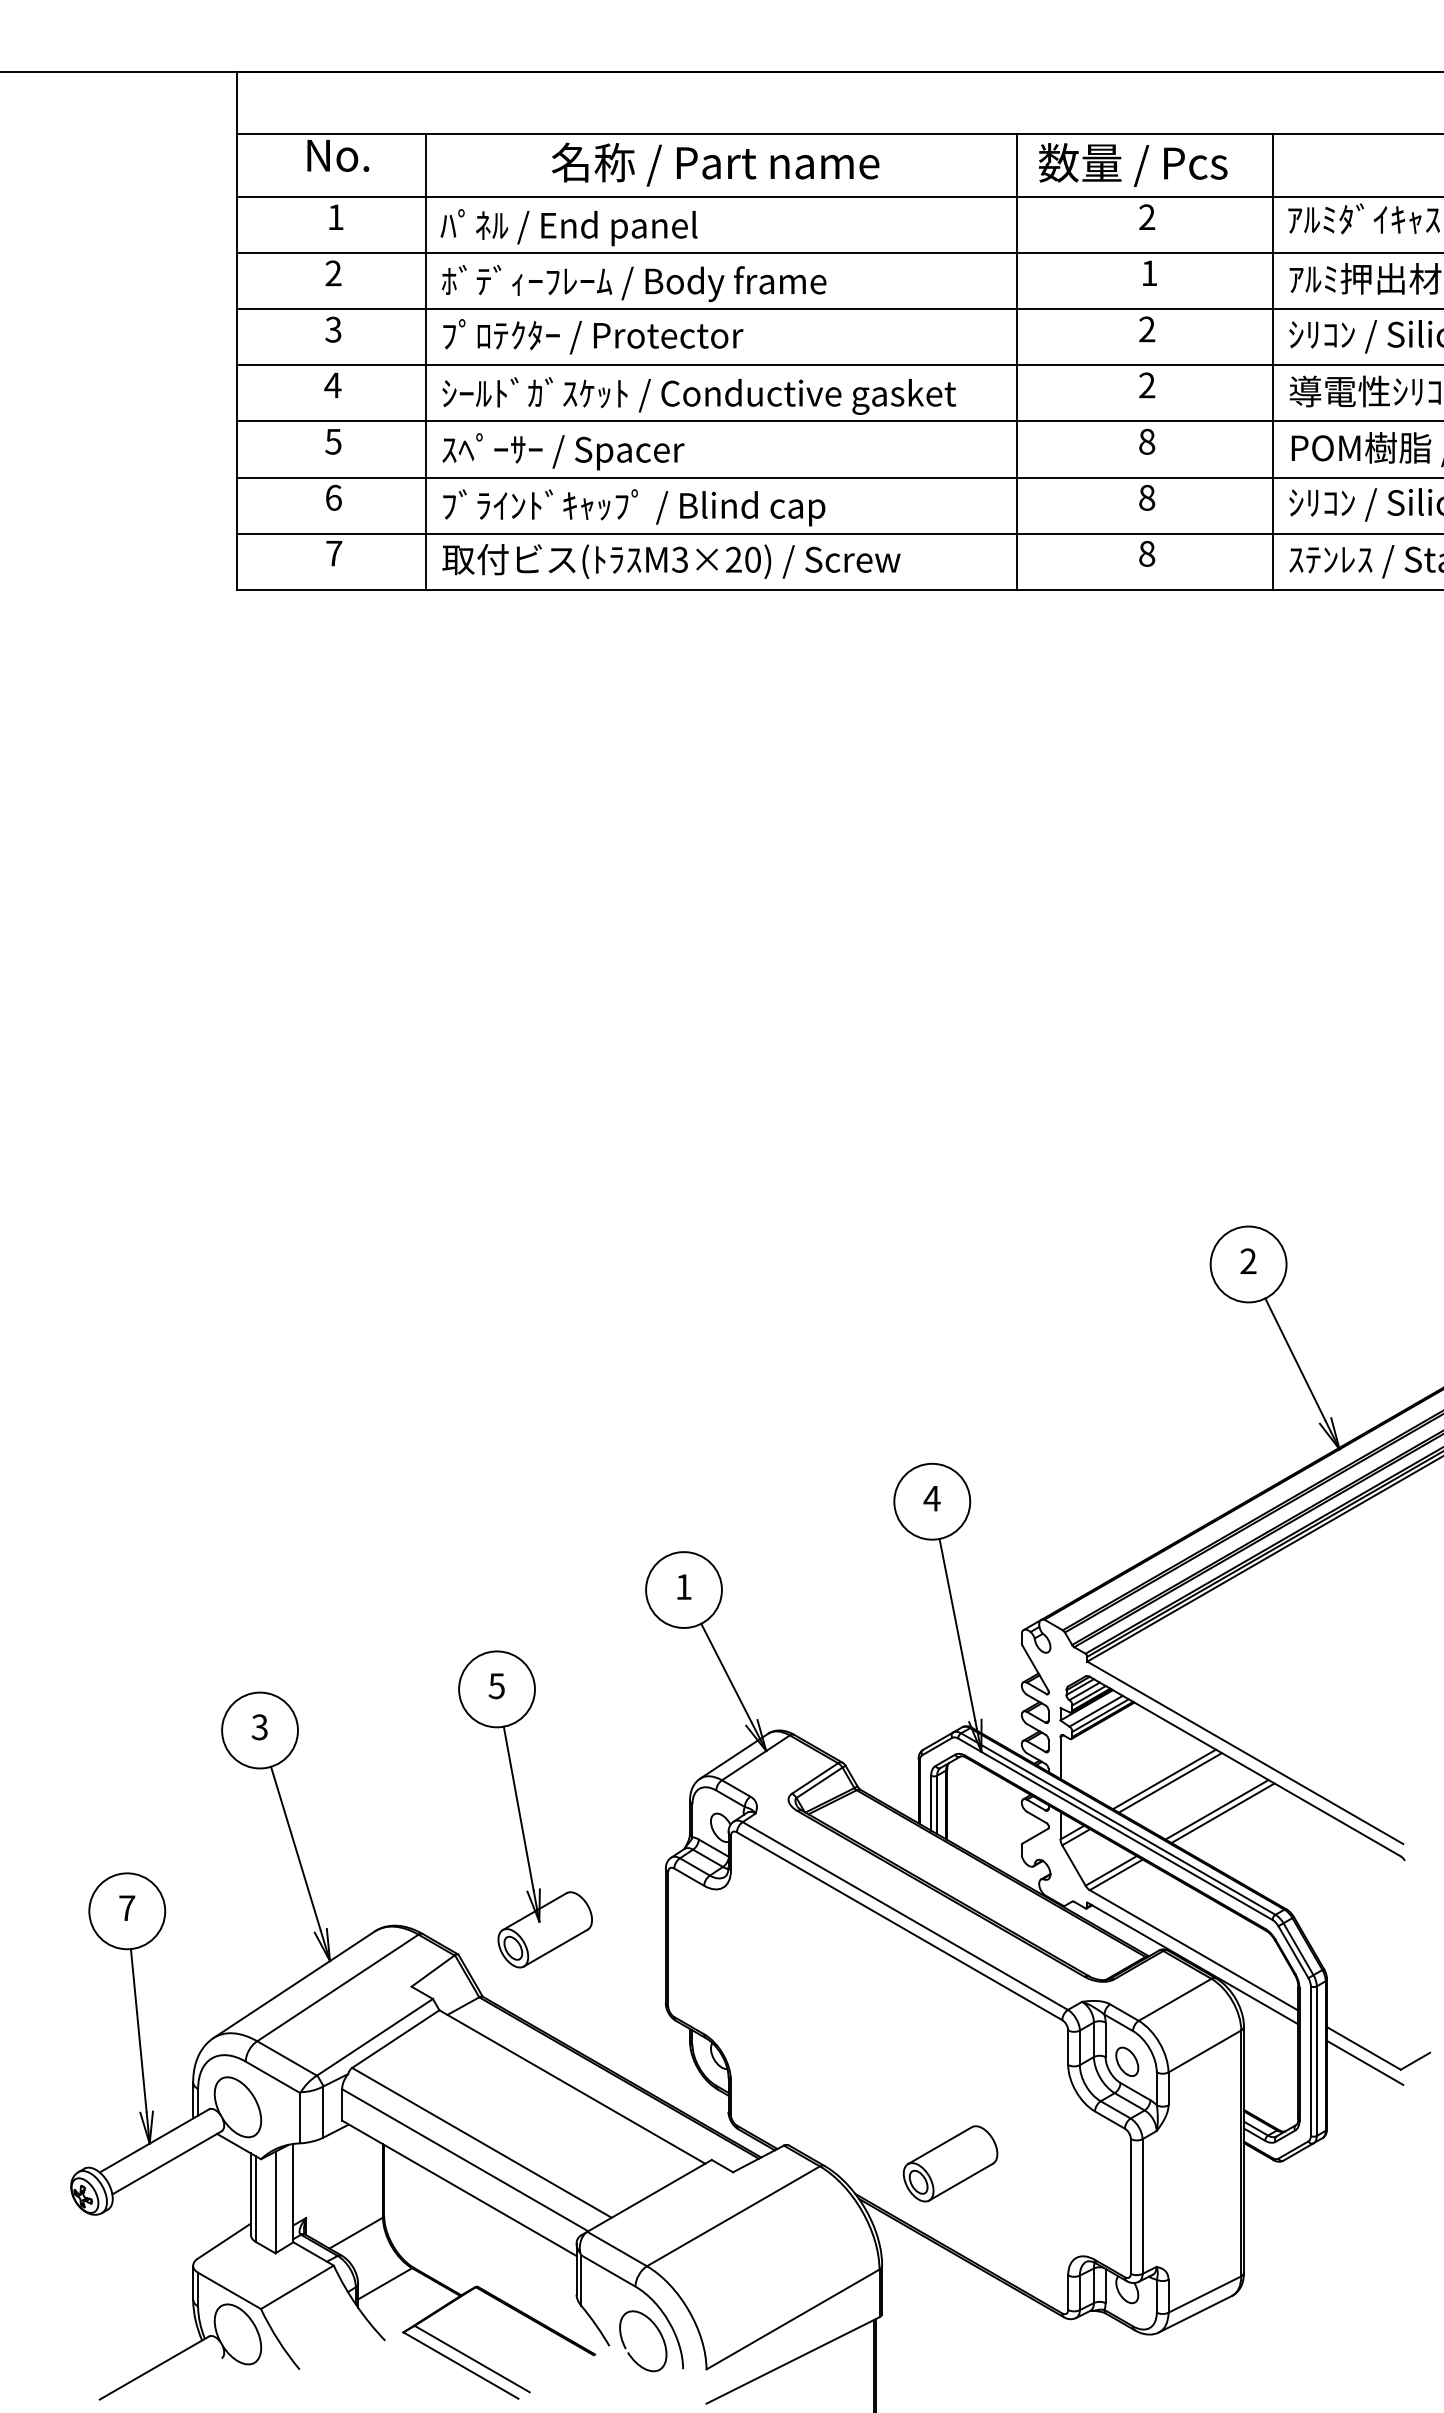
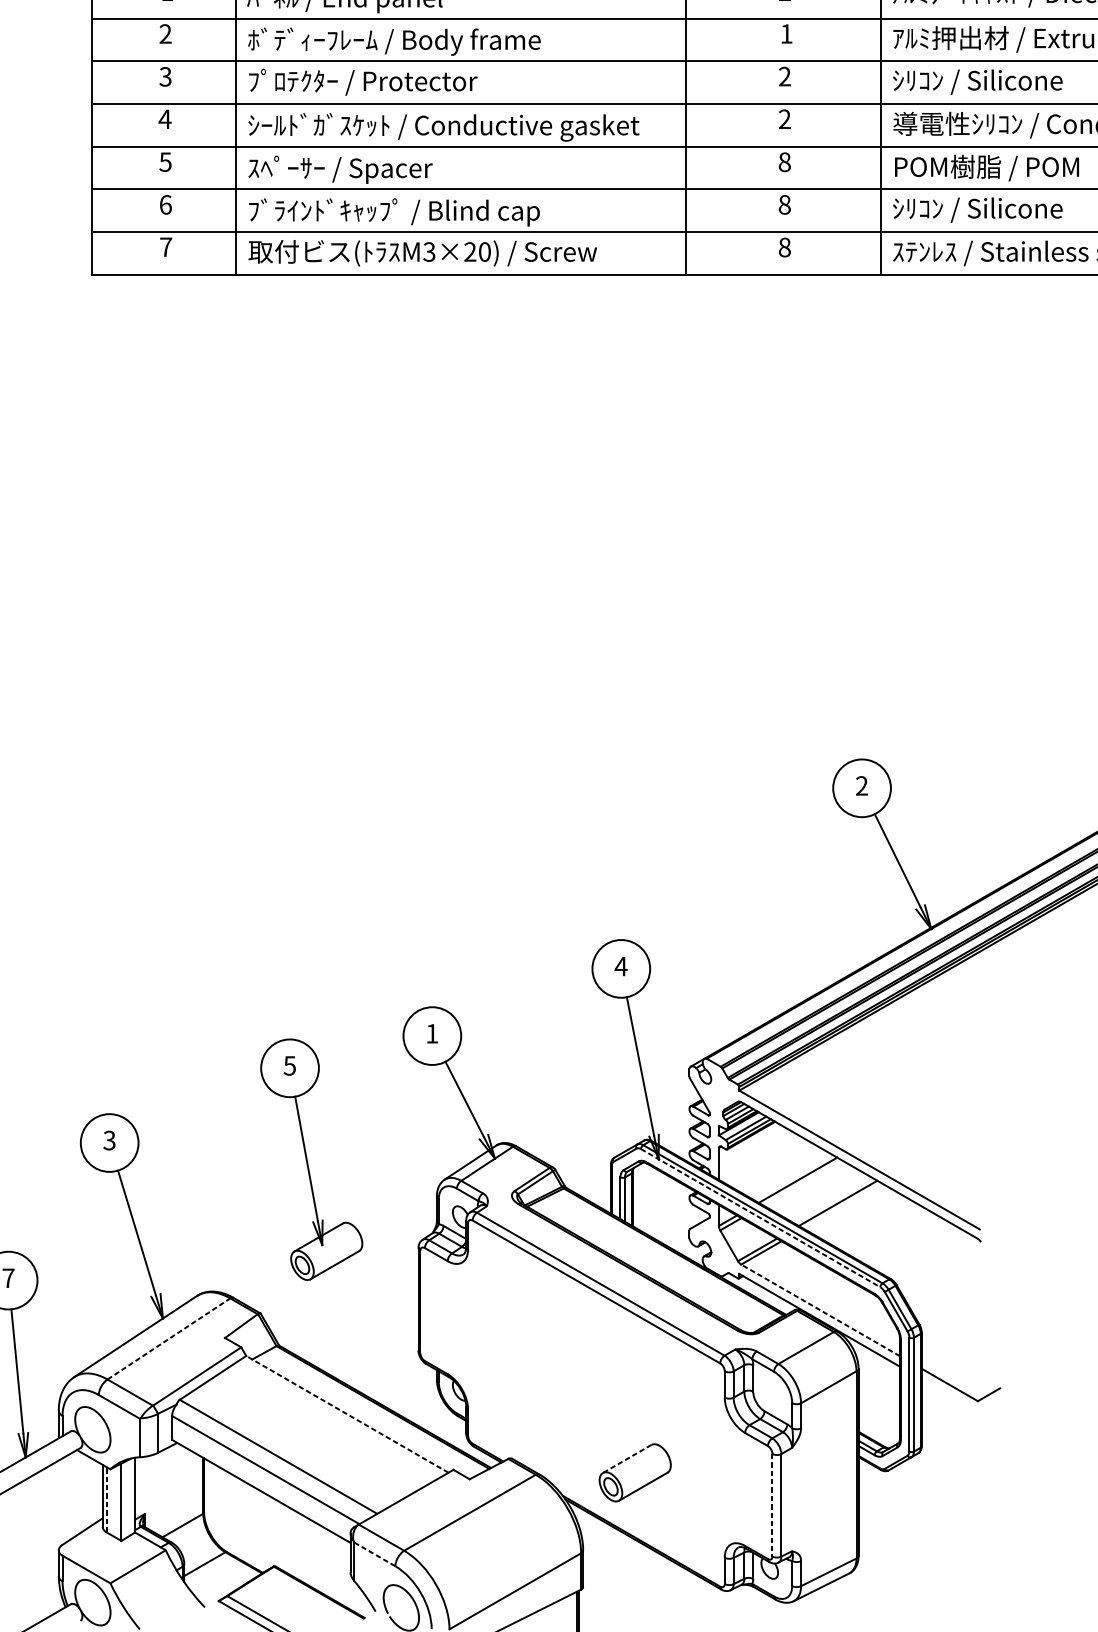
line: (1169, 1782) -> (801, 1182), removed
part: (525, 1809) -> (311, 1159), moved
line: (1222, 1813) -> (842, 1206), removed
line: (1115, 1829) -> (760, 1218), solid -> dashed
line: (1193, 1950) -> (820, 1310), solid -> dashed
line: (337, 1987) -> (168, 1338), solid -> dashed
part: (1127, 2061) -> (769, 1394), removed
line: (1365, 2062) -> (951, 1395), removed
line: (571, 2086) -> (346, 1413), solid -> dashed
line: (940, 2145) -> (627, 1458), solid -> dashed
line: (255, 2199) -> (106, 1499), solid -> dashed
line: (1130, 2206) -> (772, 1505), solid -> dashed
line: (608, 2271) -> (374, 1554), solid -> dashed

